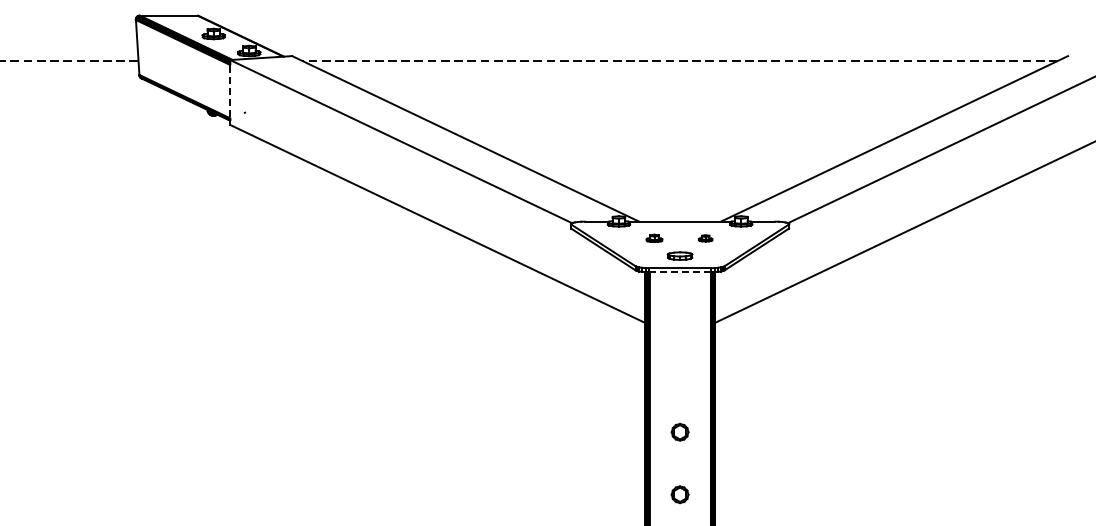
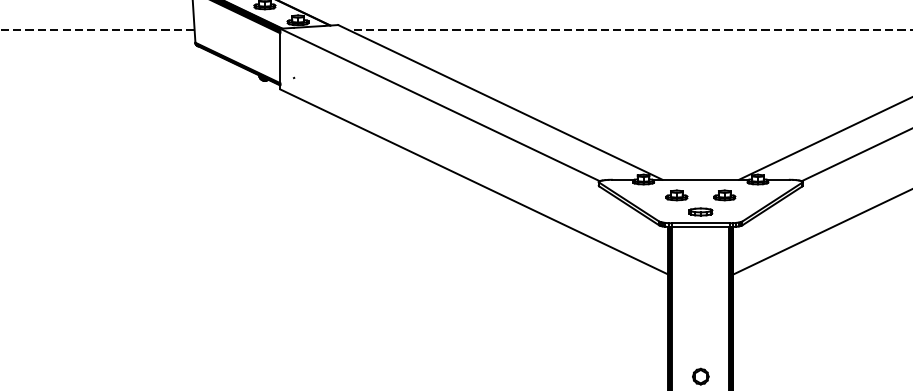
line: (230, 92) -> (280, 59), dashed -> solid
part: (654, 238) -> (676, 195), size x1.43
part: (705, 238) -> (724, 195), size x1.67
line: (680, 272) -> (701, 227), dashed -> solid

